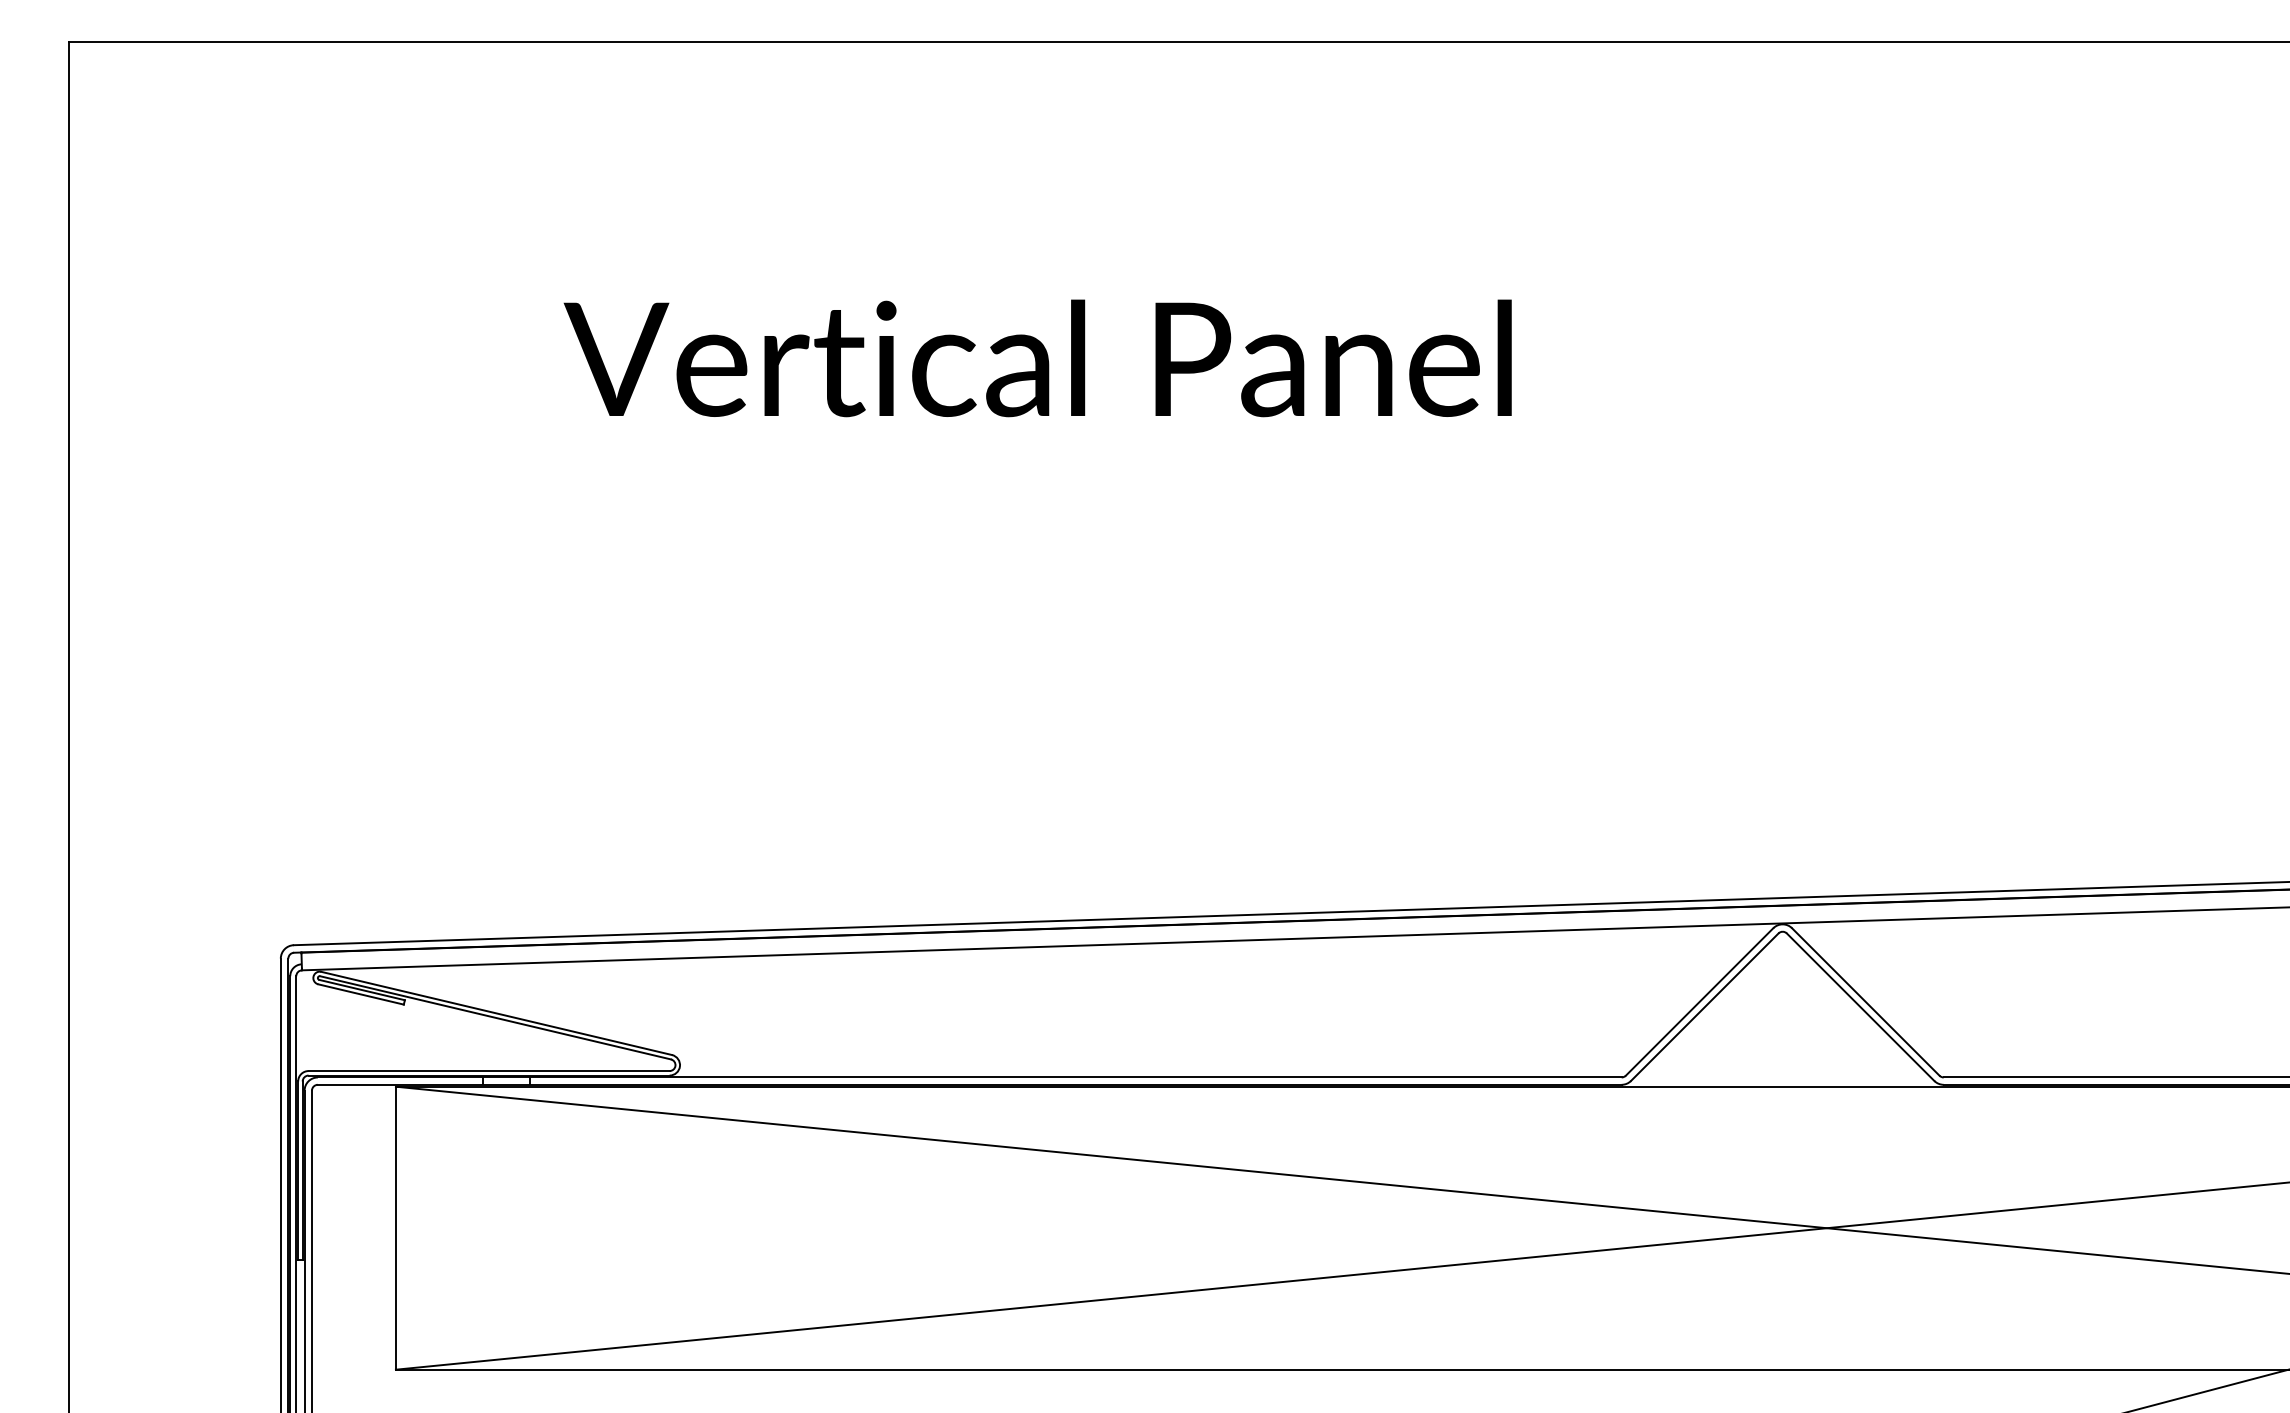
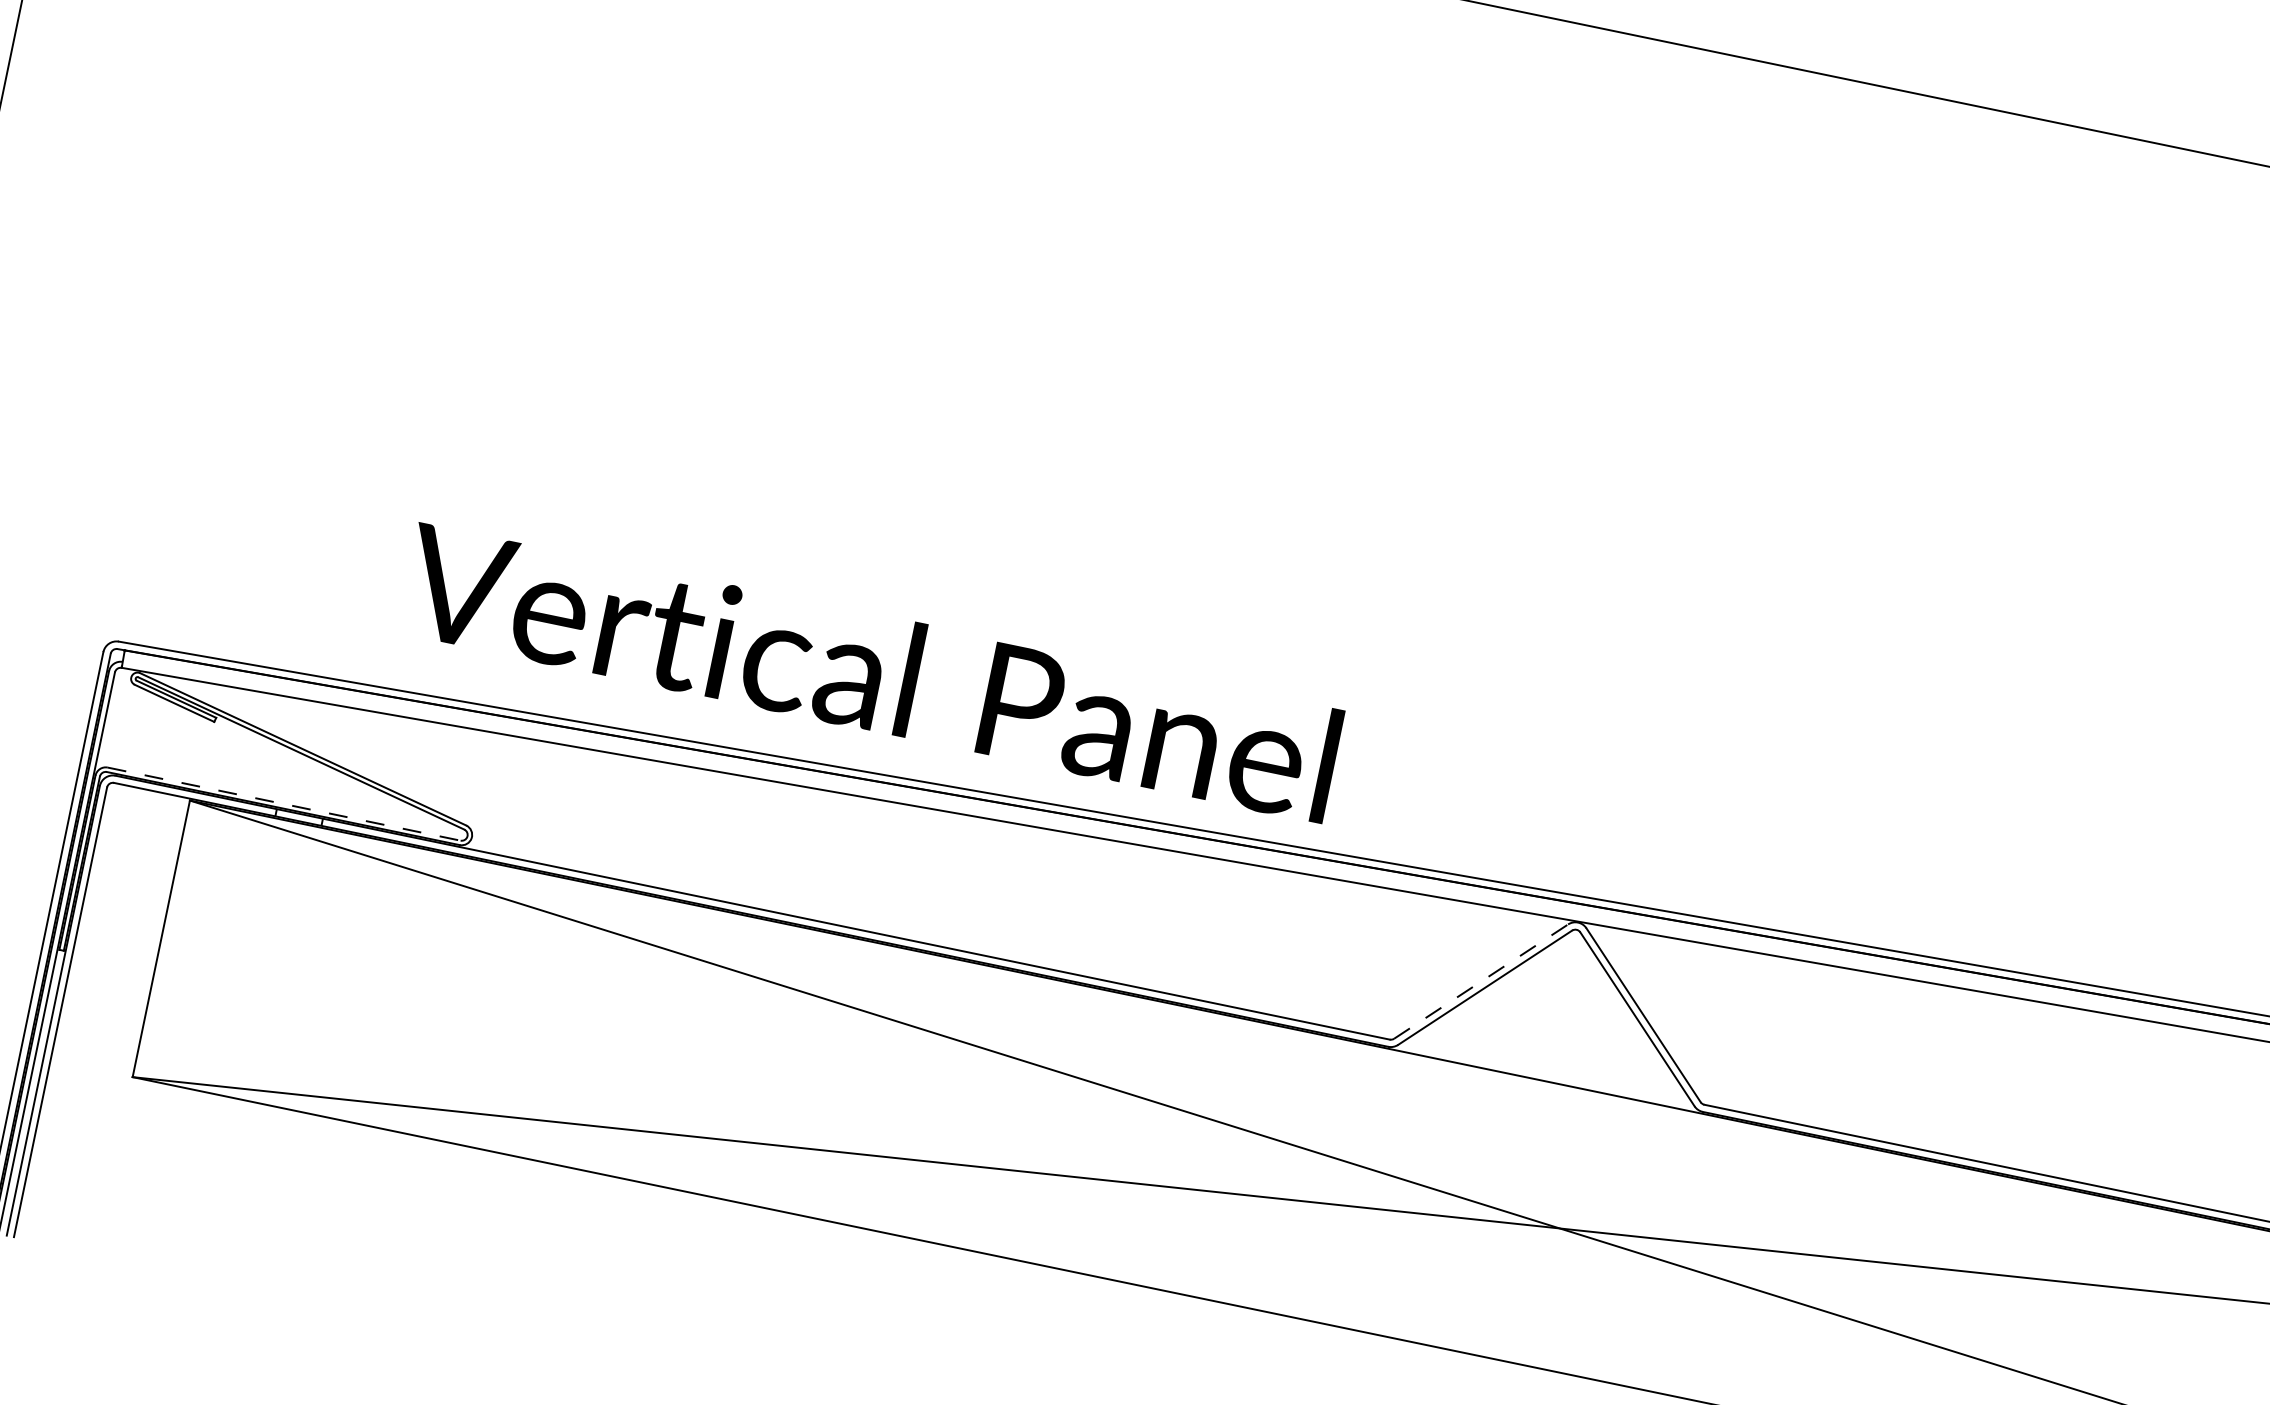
text: (1037, 358) -> (870, 672), moved
line: (1699, 1001) -> (1481, 981), solid -> dashed
line: (489, 1071) -> (284, 804), solid -> dashed

